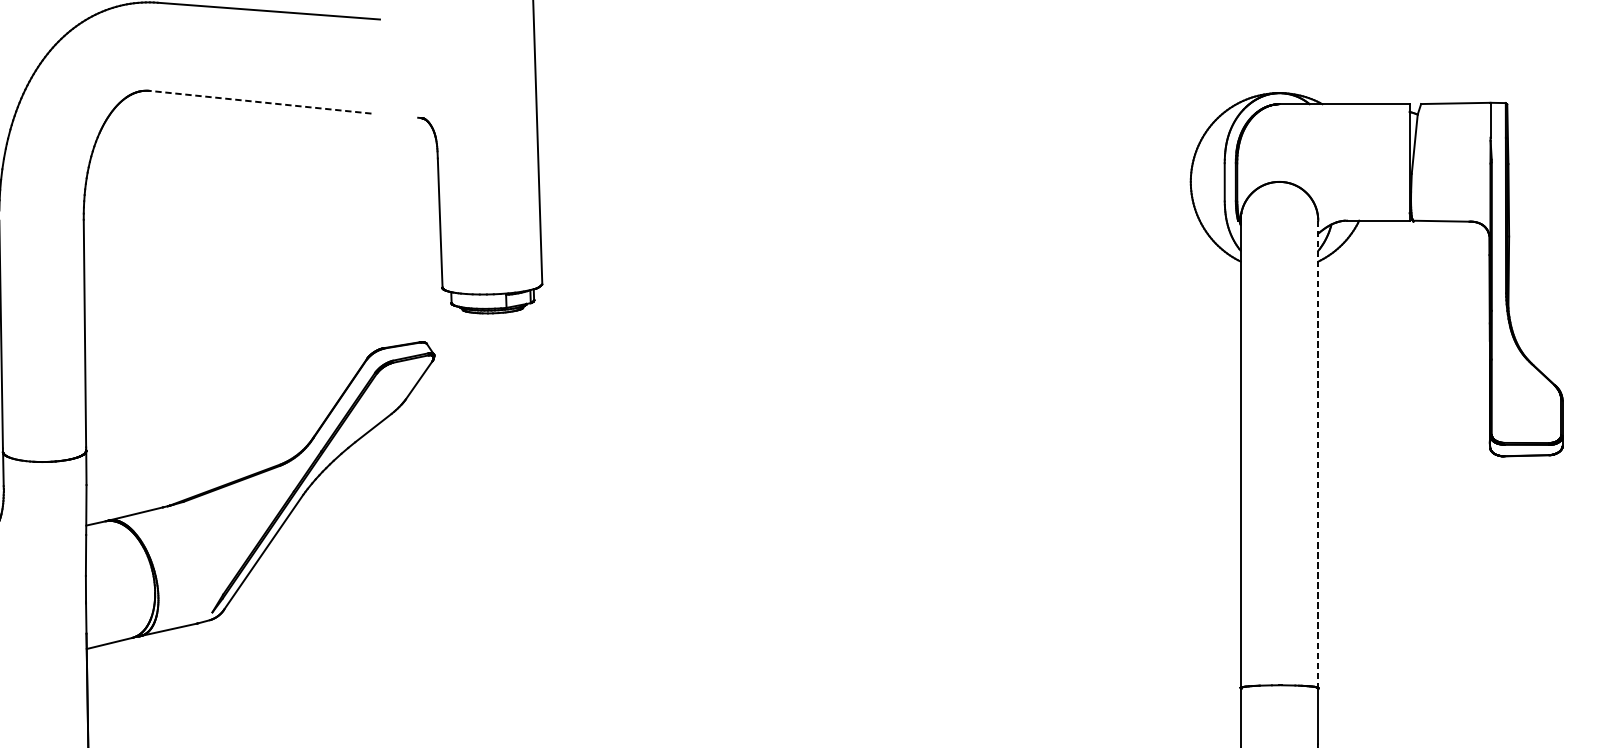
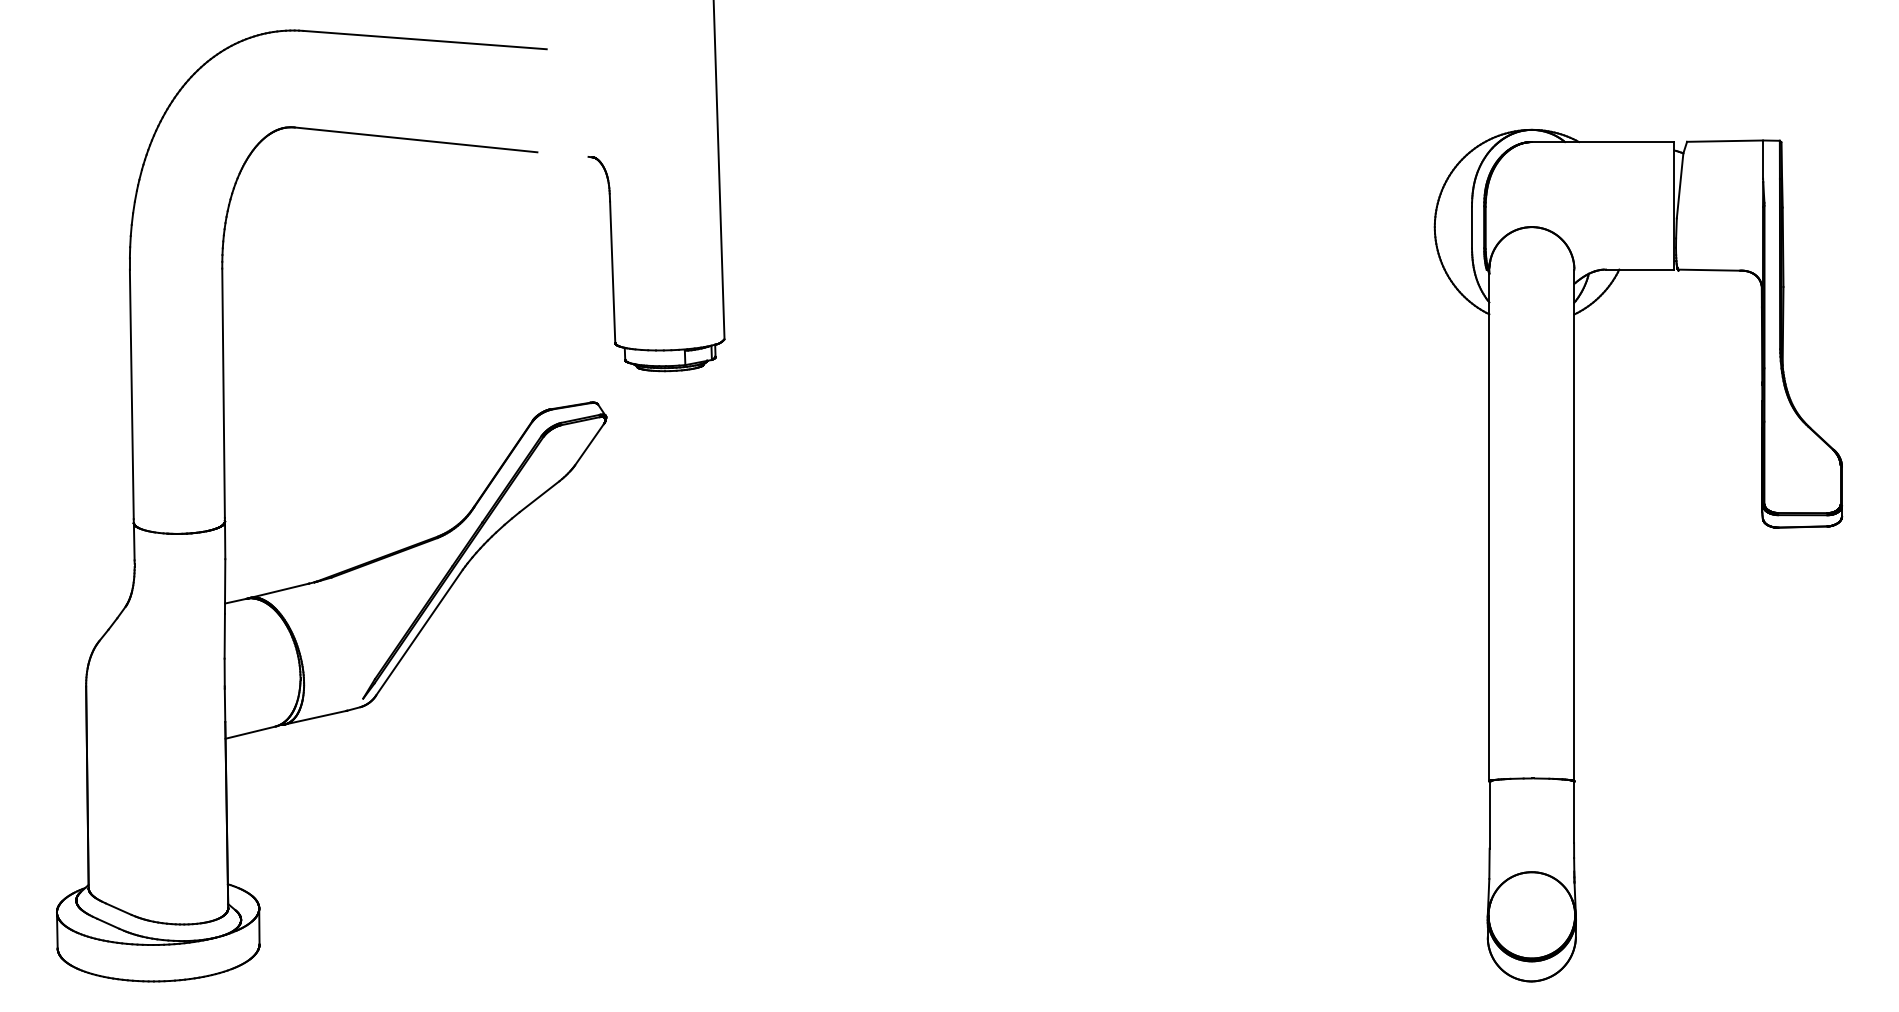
line: (261, 101) -> (416, 139), dashed -> solid
line: (1318, 454) -> (1574, 525), dashed -> solid

